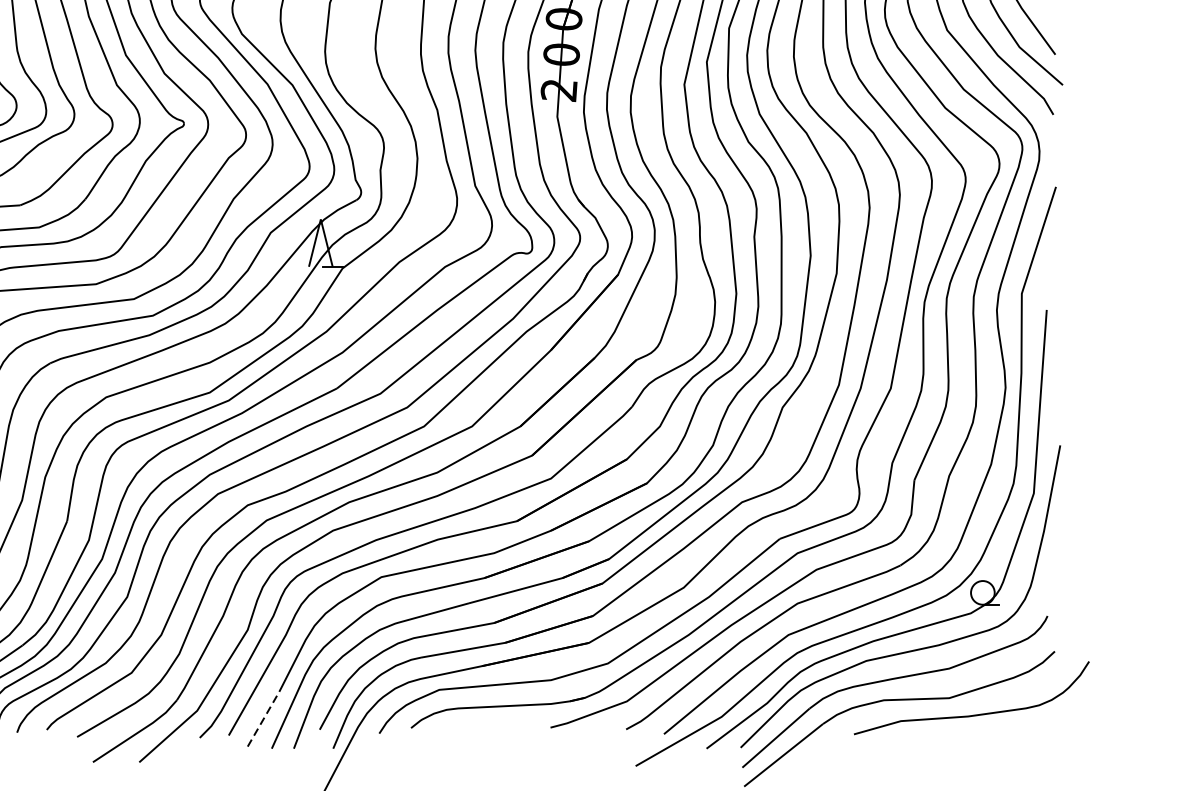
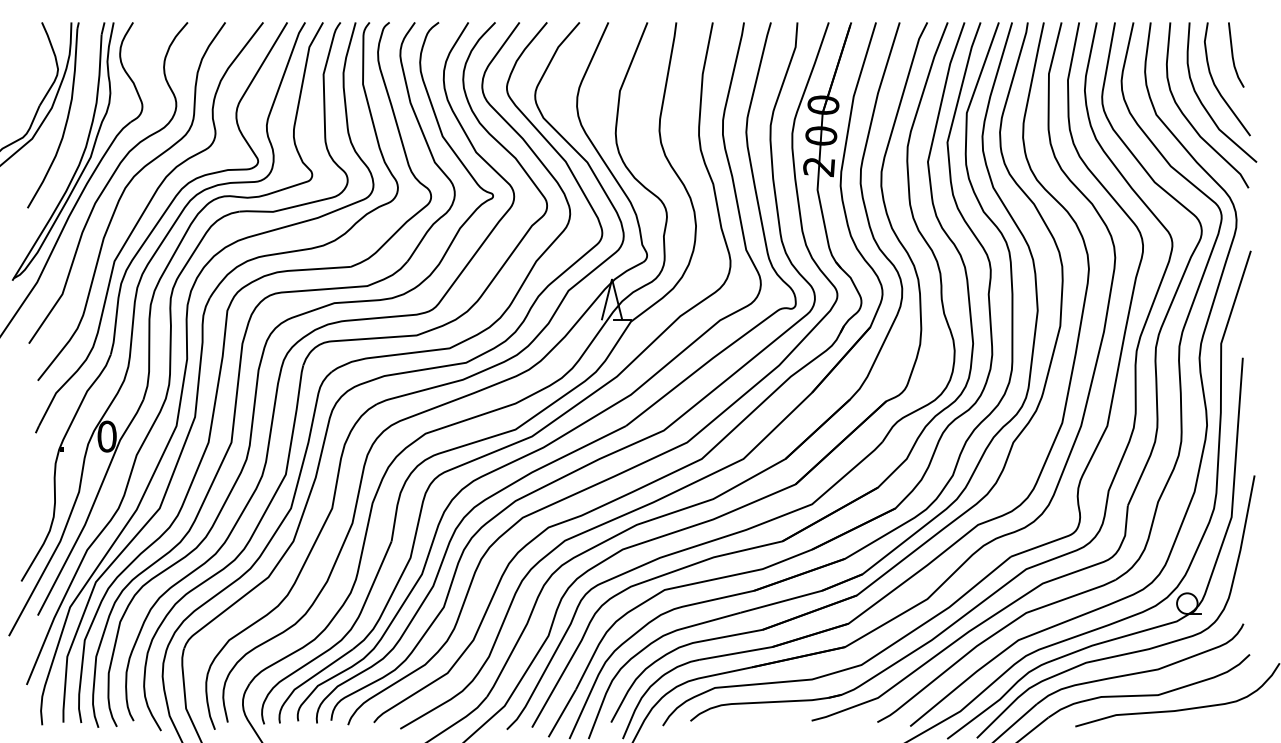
line: (263, 719) -> (562, 713), dashed -> solid

